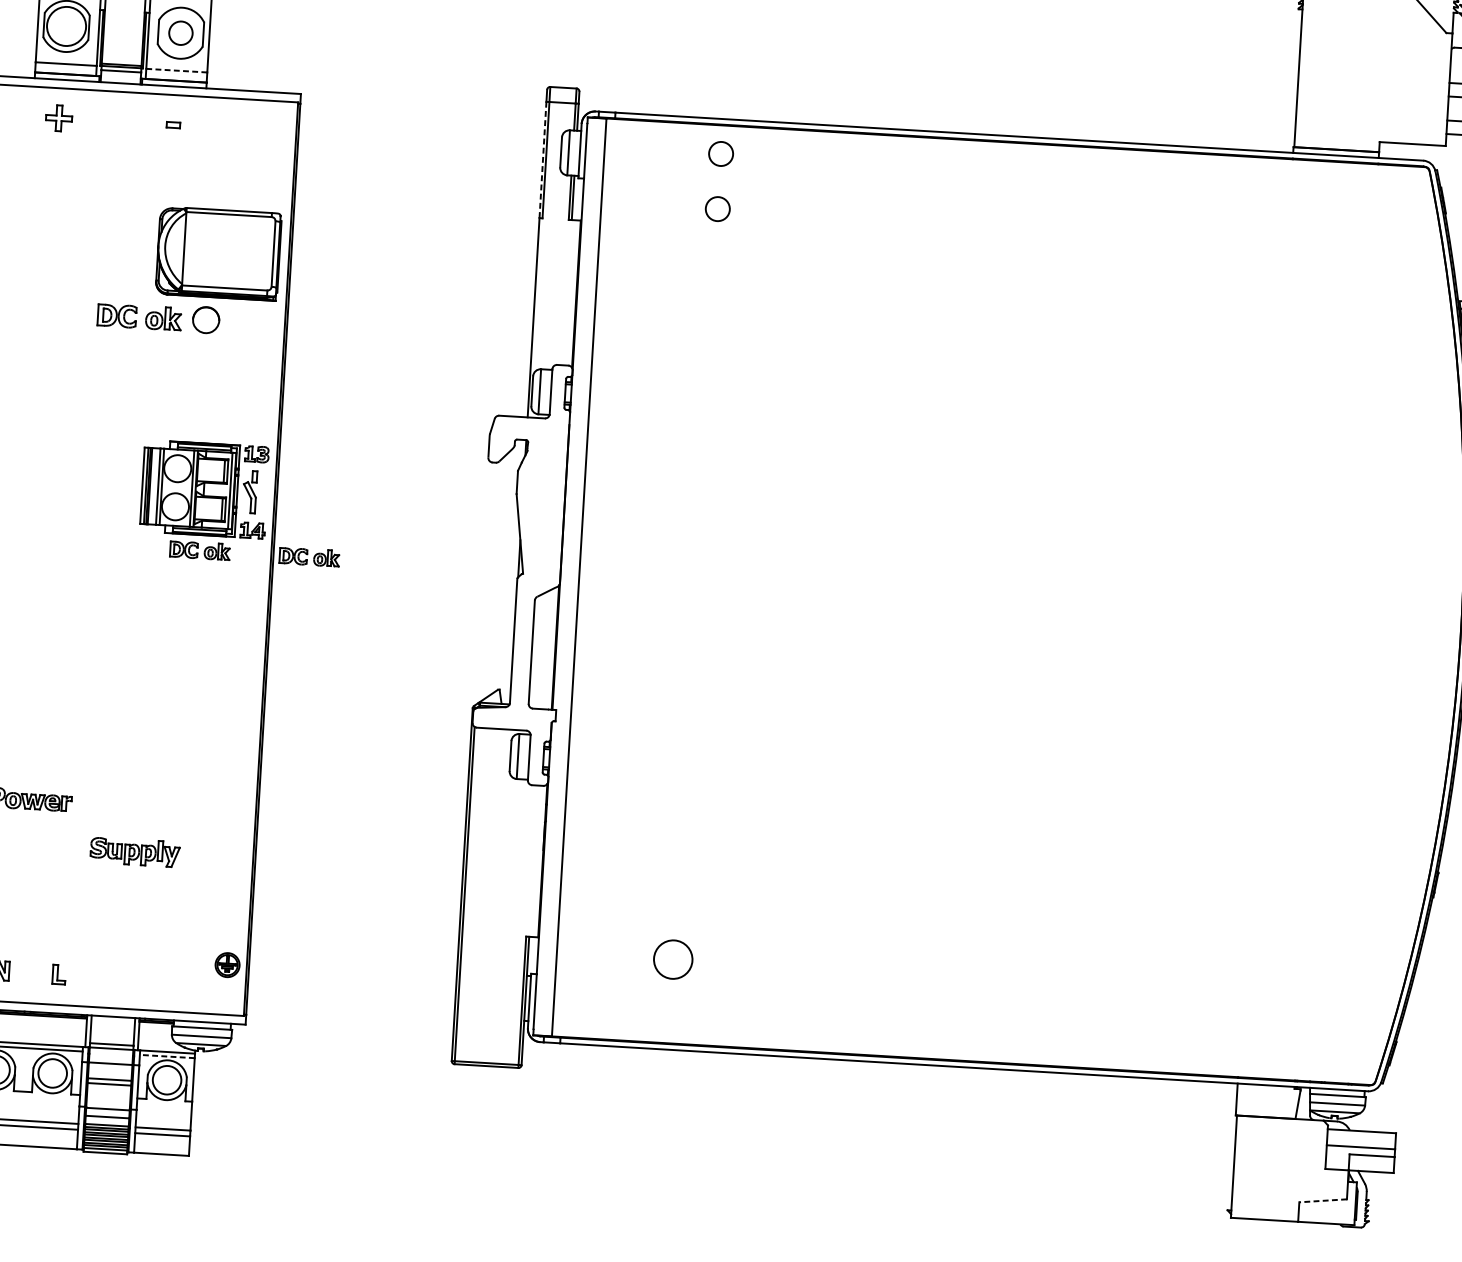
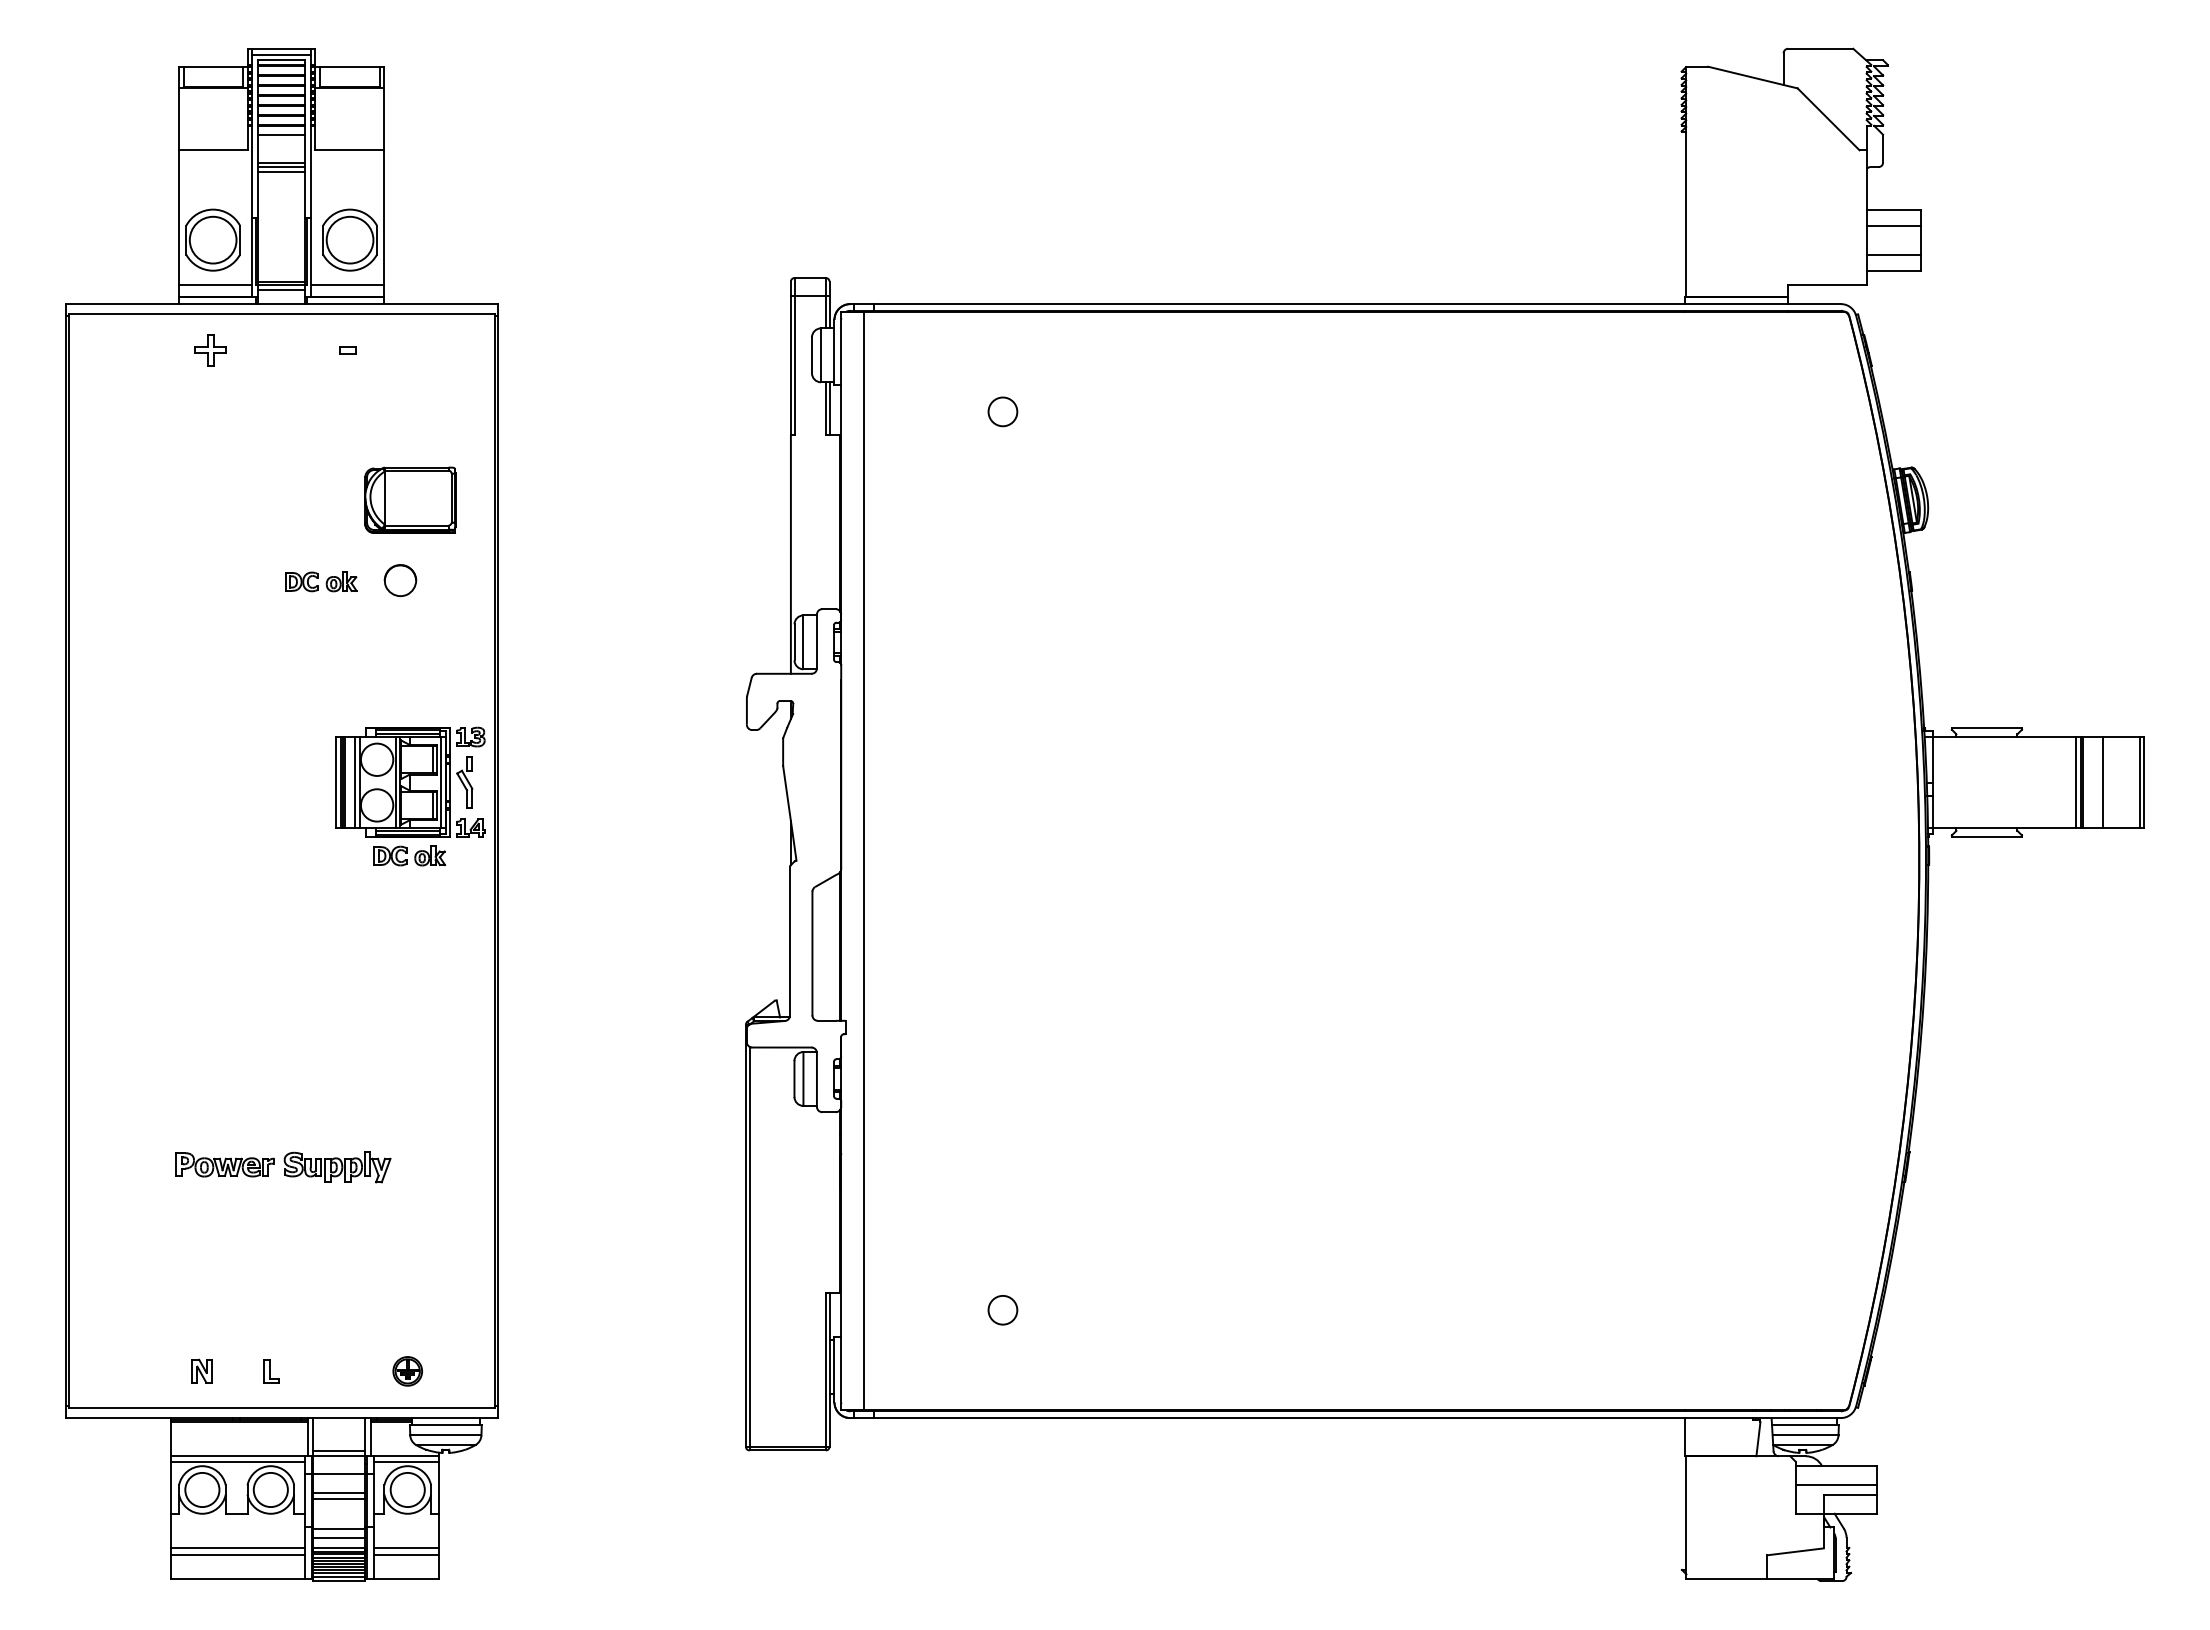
circle: (180, 32) -> (349, 239), size x1.67
line: (176, 70) -> (347, 285), dashed -> solid
circle: (720, 153) -> (1002, 345), removed
line: (542, 159) -> (790, 365), dashed -> solid
part: (218, 252) -> (410, 499), size x0.62
part: (140, 316) -> (321, 581), size x0.71
part: (309, 556) -> (540, 855), removed
part: (135, 852) -> (337, 1167), moved
circle: (672, 958) -> (1002, 1309), size x0.62
part: (227, 965) -> (407, 1371), moved
line: (167, 1056) -> (406, 1461), dashed -> solid
line: (1323, 1200) -> (1795, 1551), dashed -> solid

